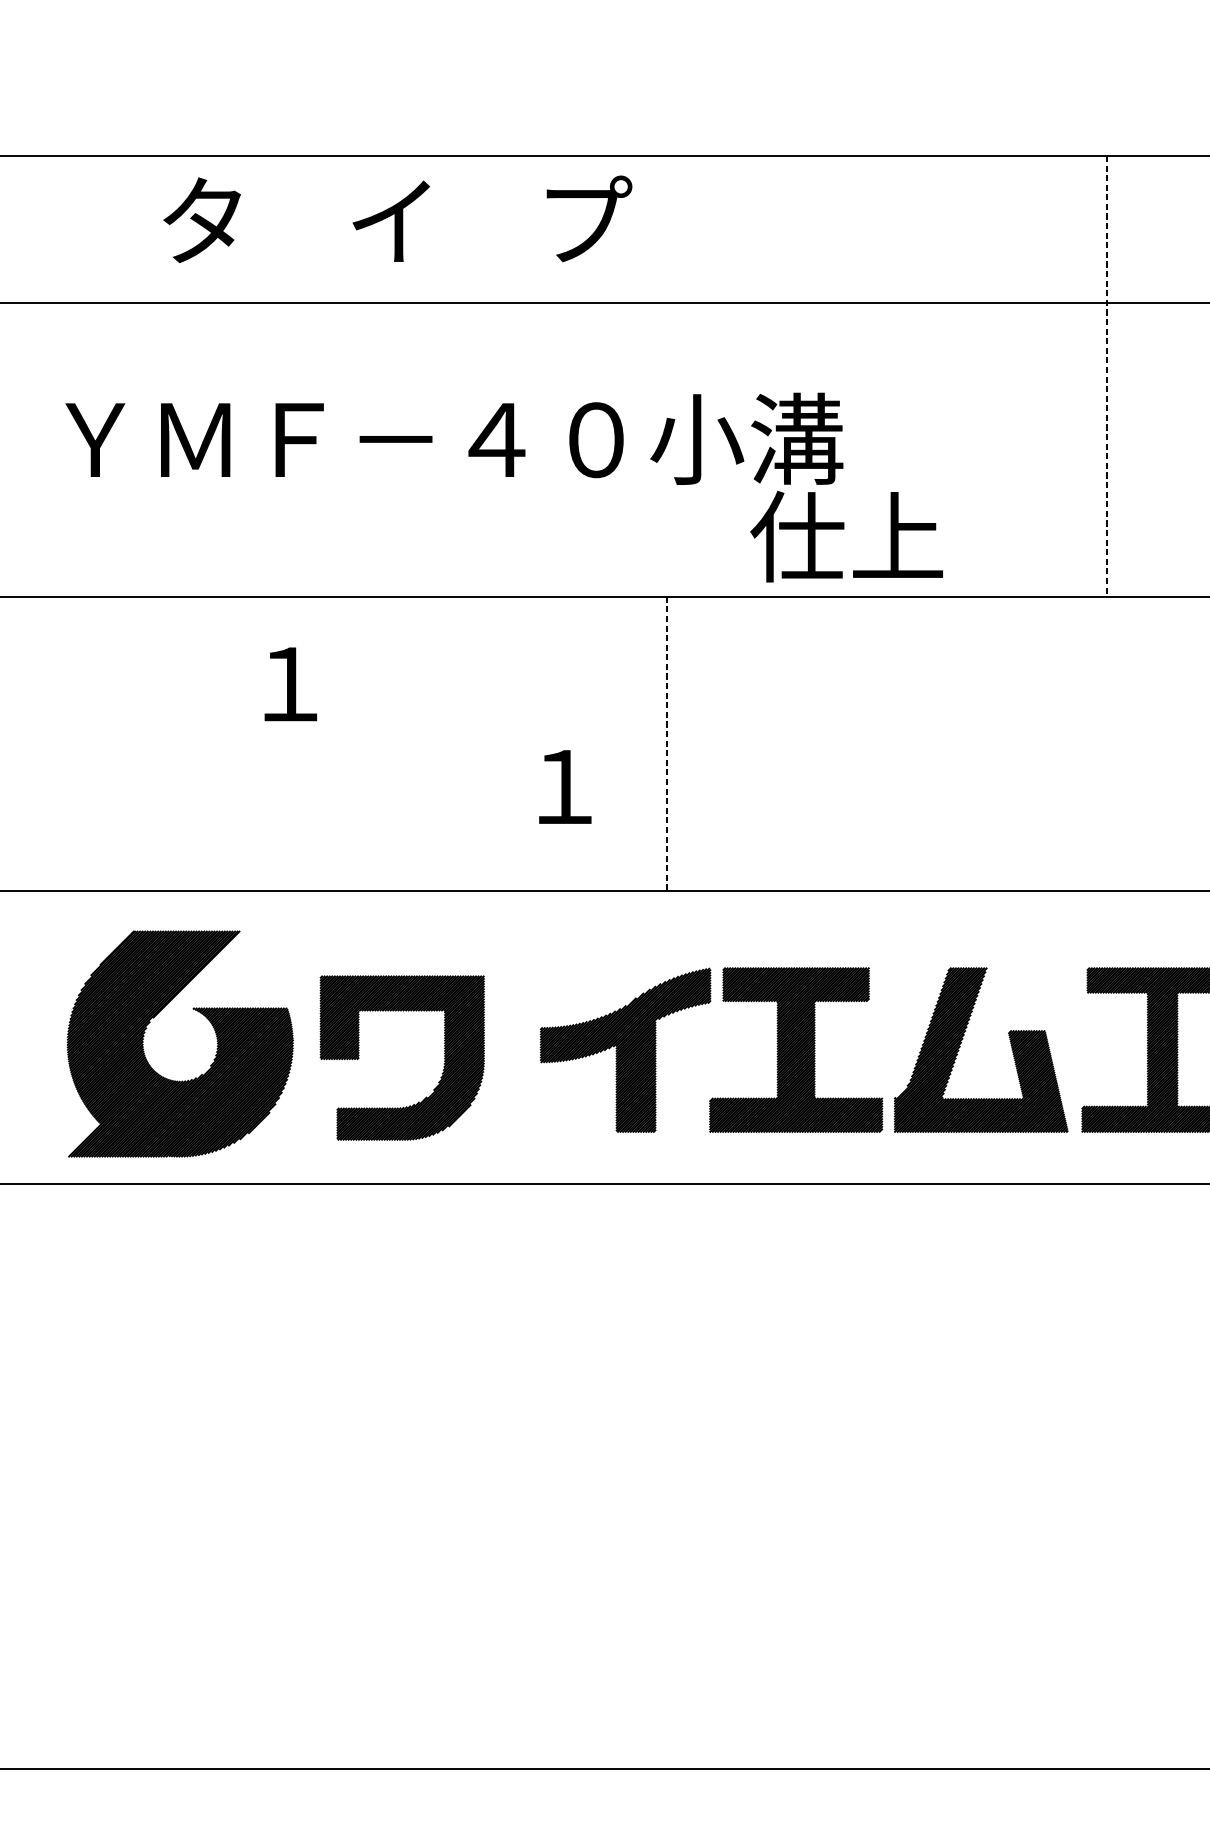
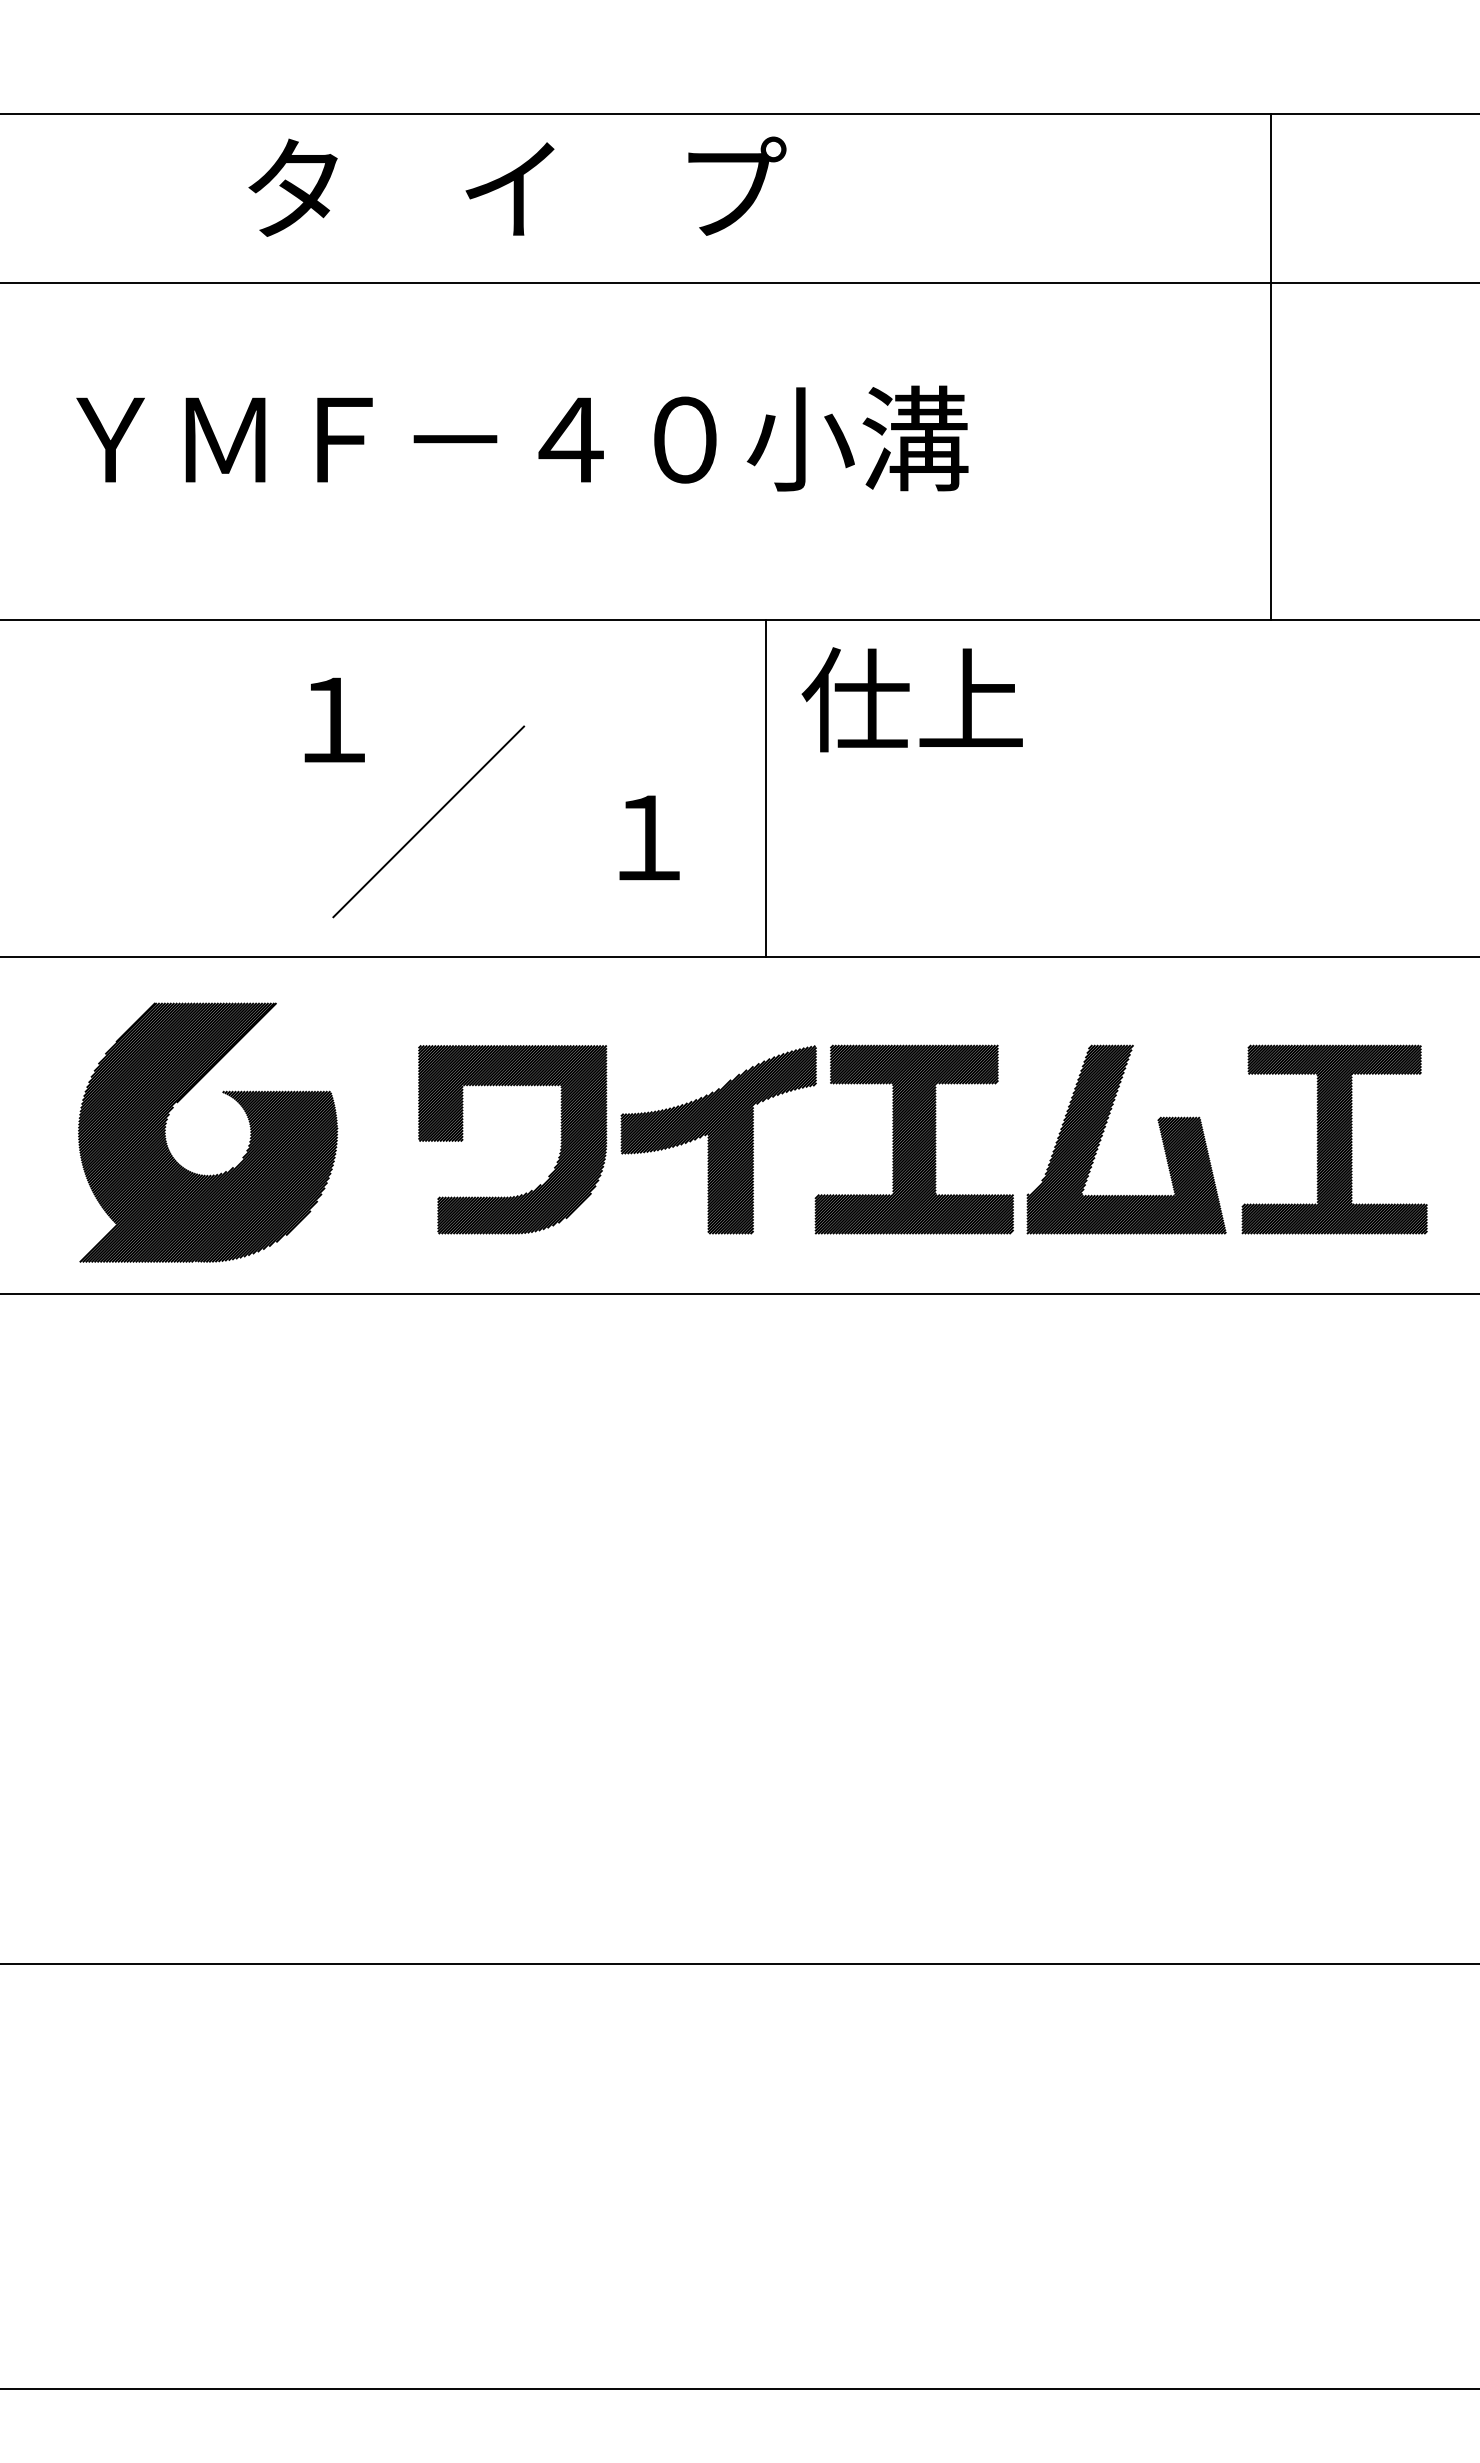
text: (397, 219) -> (517, 186), moved
line: (1107, 376) -> (1271, 366), dashed -> solid
text: (845, 536) -> (911, 699), moved
line: (666, 743) -> (765, 788), dashed -> solid
line: (372, 772) -> (428, 821), added
part: (444, 1058) -> (560, 1140), moved

